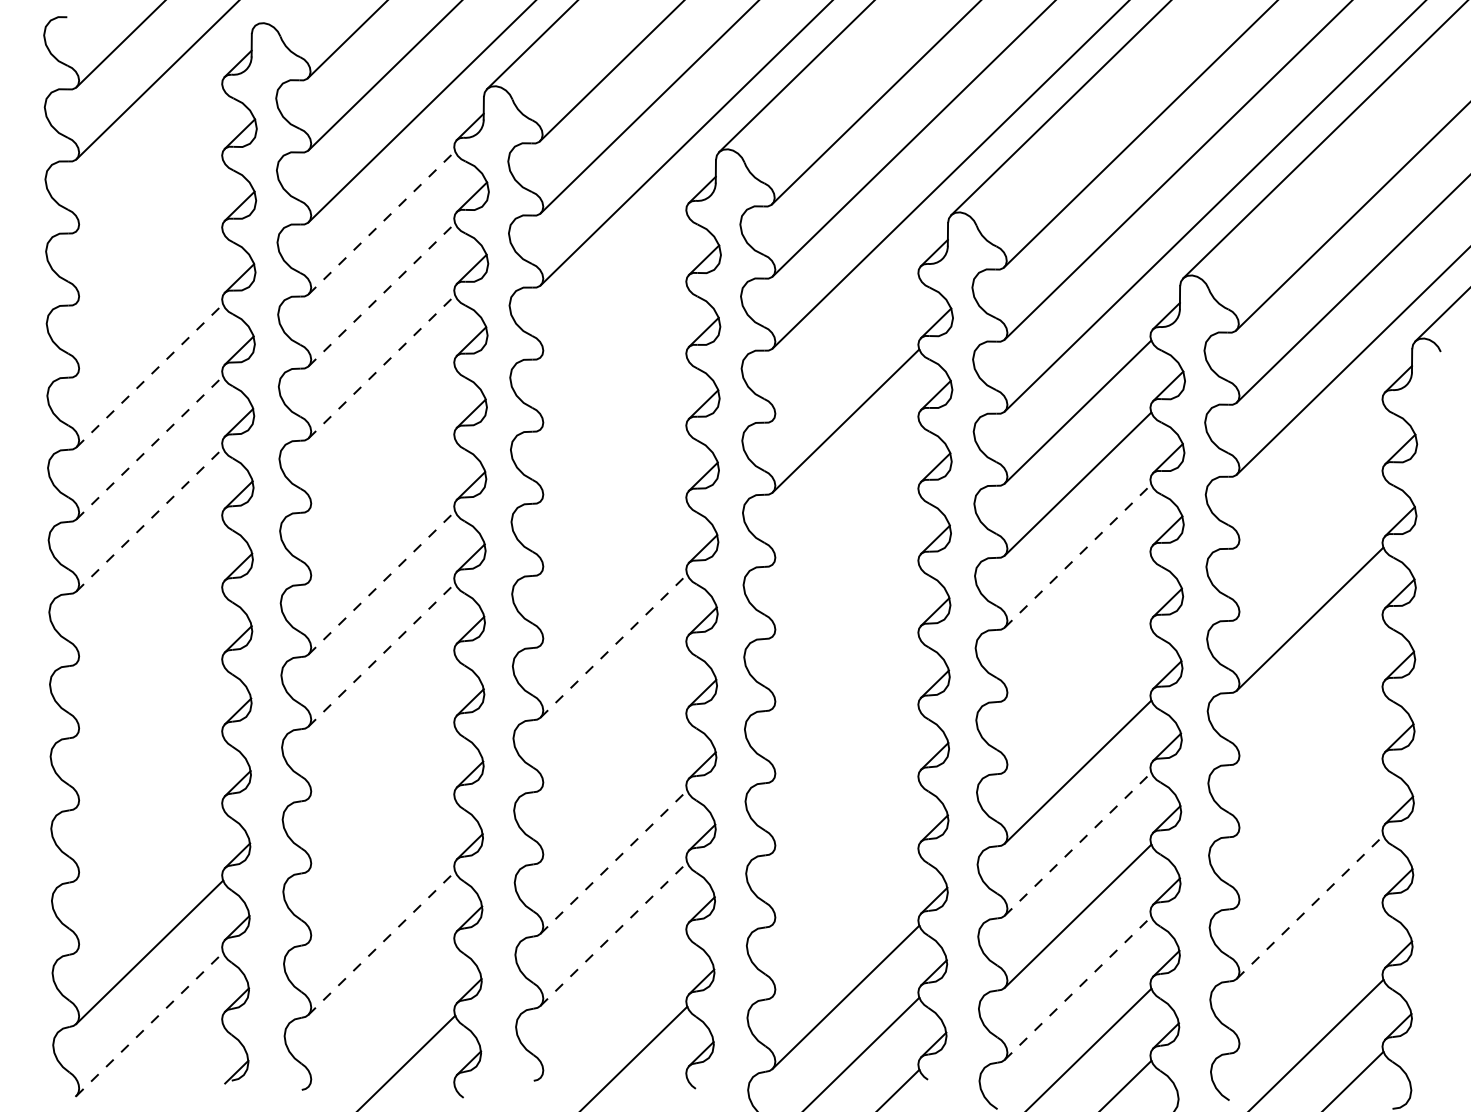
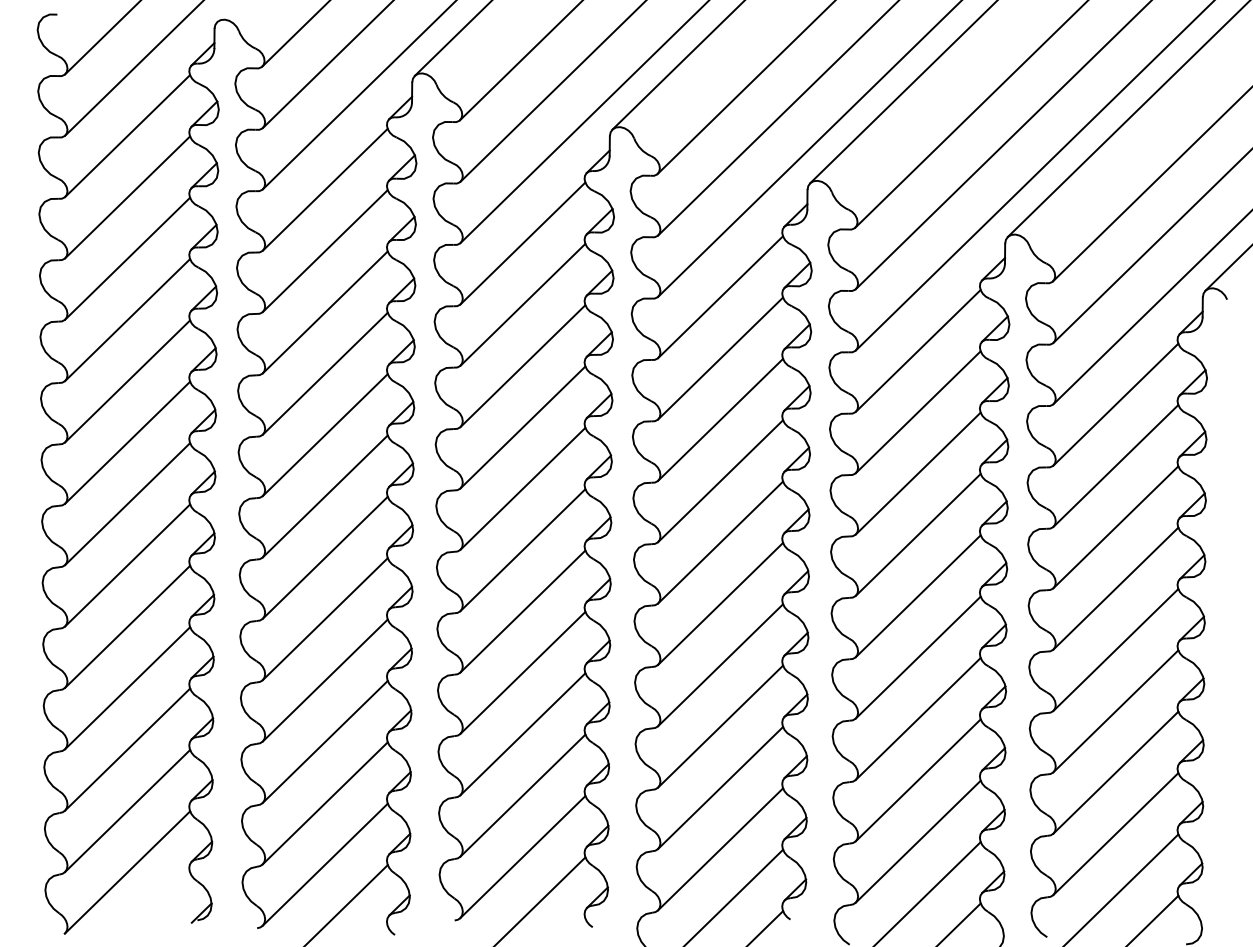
line: (149, 159) -> (127, 135), added
line: (382, 222) -> (325, 189), dashed -> solid
line: (149, 231) -> (127, 197), added
line: (613, 285) -> (522, 243), added
line: (382, 294) -> (325, 250), dashed -> solid
line: (149, 303) -> (127, 258), added
line: (845, 348) -> (720, 296), added
line: (613, 357) -> (522, 304), added
line: (382, 366) -> (325, 312), dashed -> solid
line: (150, 375) -> (128, 319), dashed -> solid
line: (613, 429) -> (522, 365), added
line: (381, 438) -> (324, 373), added
line: (150, 447) -> (128, 381), dashed -> solid
line: (1309, 474) -> (1115, 404), added
line: (845, 492) -> (720, 419), added
line: (613, 501) -> (522, 427), added
line: (381, 510) -> (324, 434), added
line: (150, 519) -> (128, 442), dashed -> solid
line: (1309, 546) -> (1115, 465), added
line: (1078, 555) -> (918, 473), dashed -> solid
line: (845, 564) -> (720, 480), added
line: (613, 573) -> (522, 488), added
line: (382, 582) -> (325, 496), dashed -> solid
line: (149, 591) -> (127, 503), added
line: (1077, 627) -> (917, 534), added
line: (845, 636) -> (720, 542), added
line: (614, 645) -> (523, 549), dashed -> solid
line: (382, 654) -> (325, 557), dashed -> solid
line: (149, 663) -> (127, 565), added
line: (1309, 690) -> (1115, 588), added
line: (1077, 699) -> (917, 595), added
line: (845, 708) -> (720, 603), added
line: (613, 717) -> (522, 611), added
line: (381, 726) -> (324, 618), added
line: (149, 735) -> (127, 626), added
line: (1309, 762) -> (1115, 649), added
line: (845, 780) -> (720, 664), added
line: (613, 789) -> (522, 672), added
line: (381, 798) -> (324, 680), added
line: (149, 807) -> (127, 687), added
line: (1309, 834) -> (1115, 710), added
line: (1078, 843) -> (918, 718), dashed -> solid
line: (845, 852) -> (720, 726), added
line: (613, 862) -> (522, 734), dashed -> solid
line: (381, 870) -> (324, 741), added
line: (149, 879) -> (127, 749), added
line: (1310, 906) -> (1116, 772), dashed -> solid
line: (845, 924) -> (720, 787), added
line: (613, 934) -> (522, 795), dashed -> solid
line: (381, 943) -> (324, 803), dashed -> solid
line: (1309, 978) -> (1115, 833), added
line: (1078, 988) -> (918, 841), dashed -> solid
line: (613, 1006) -> (522, 857), added
line: (381, 1015) -> (324, 864), added
line: (149, 1024) -> (127, 872), dashed -> solid

